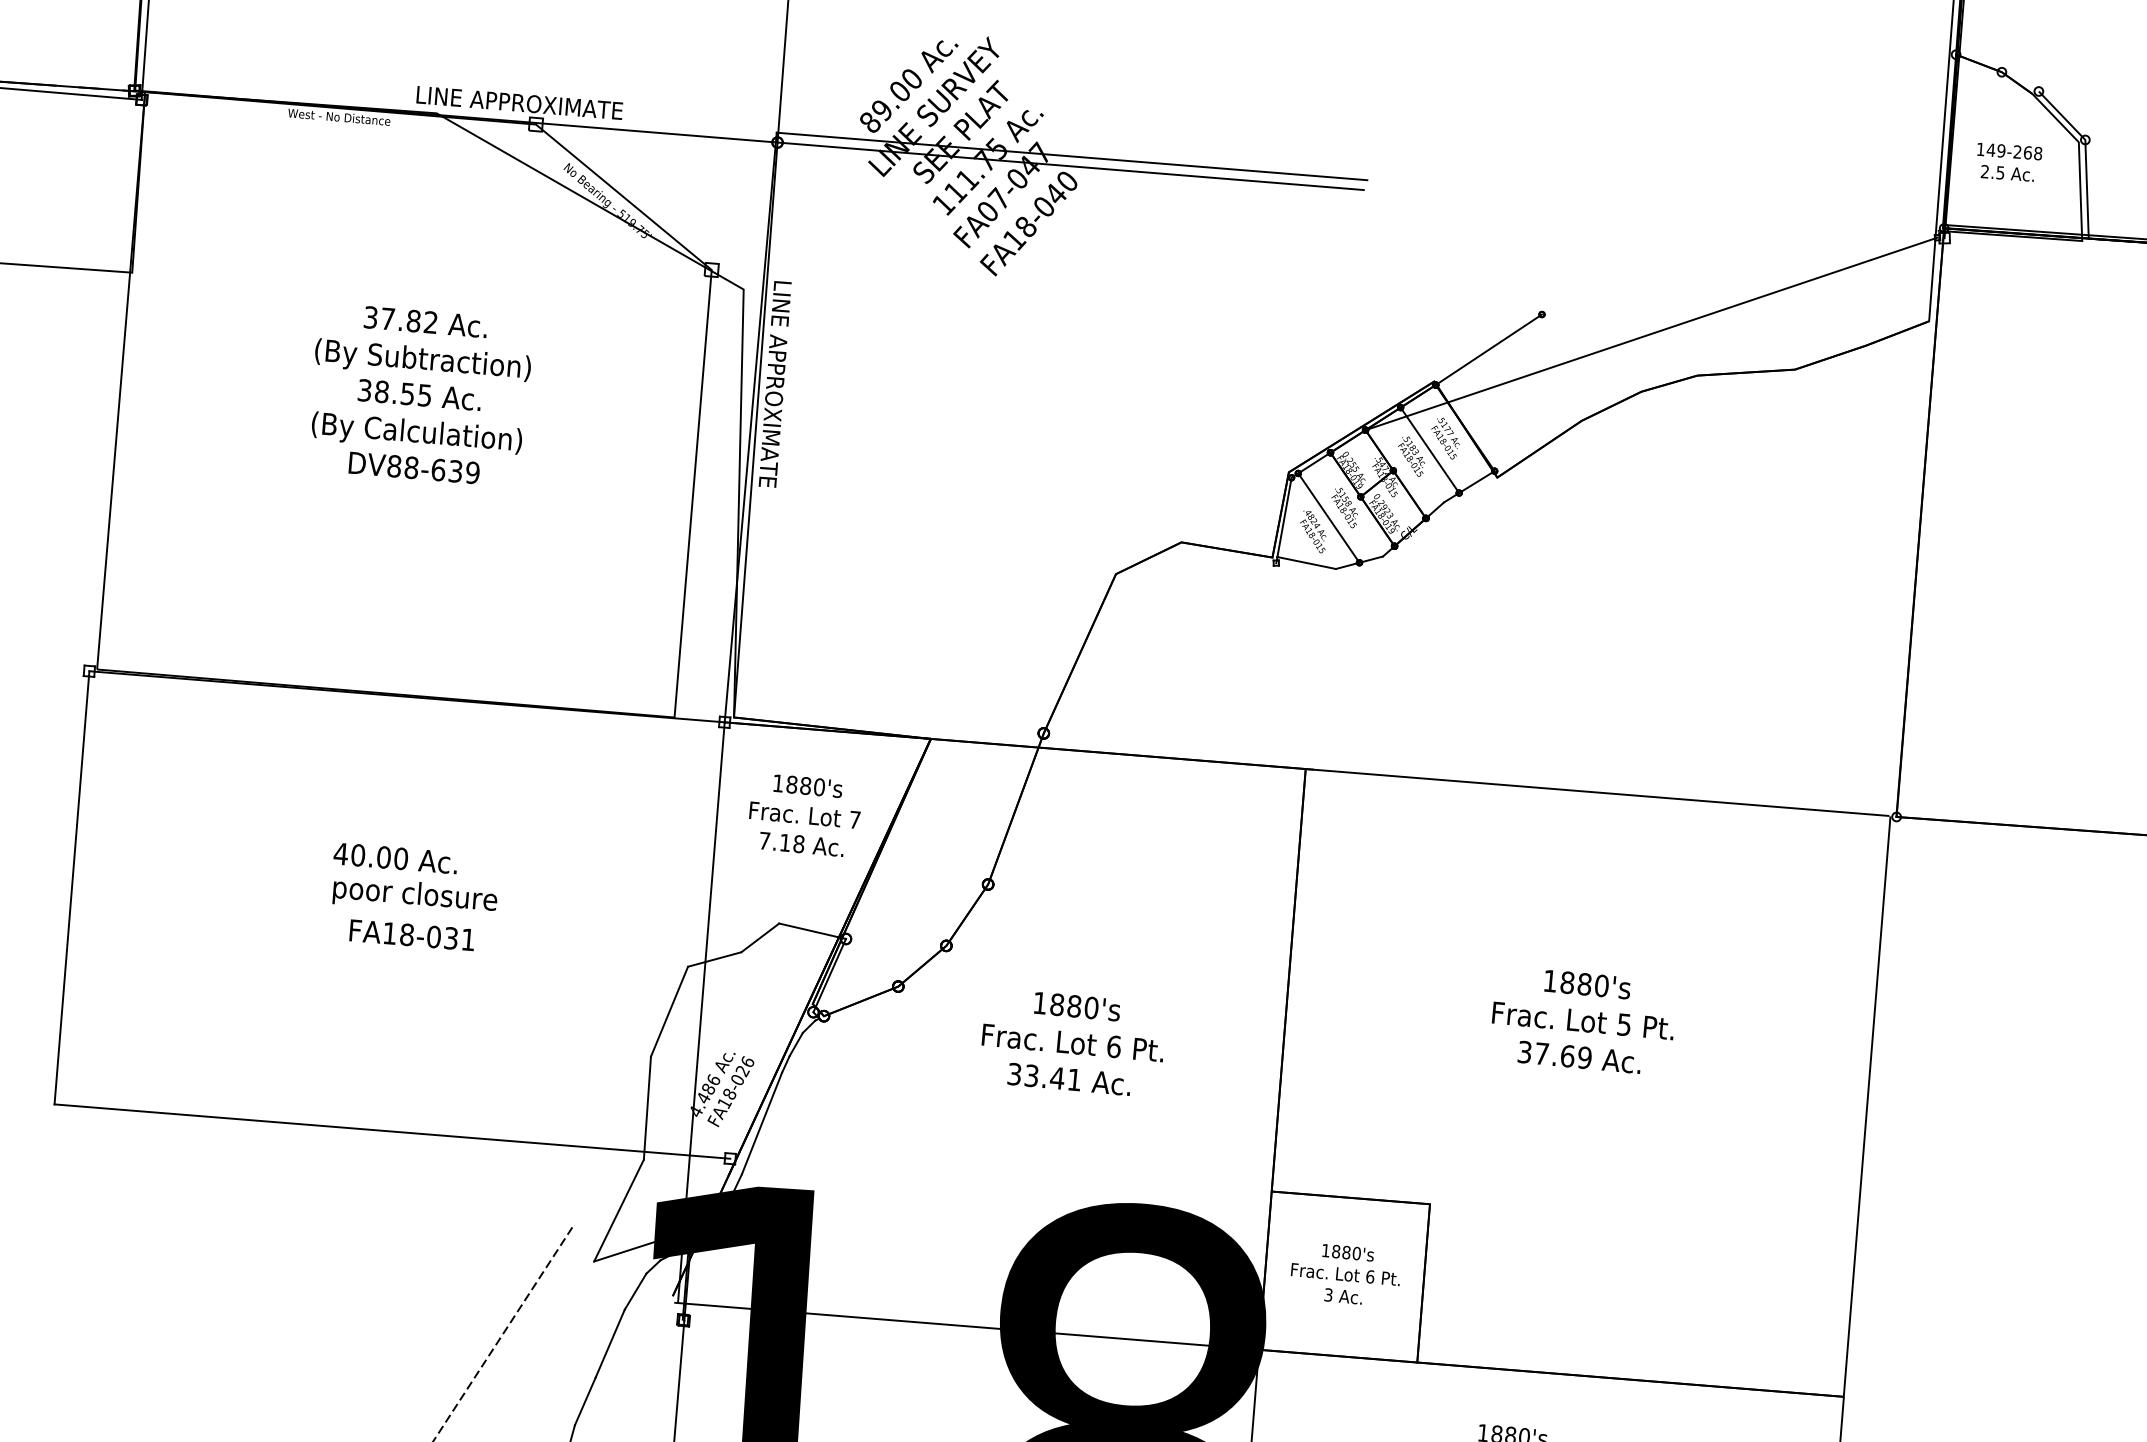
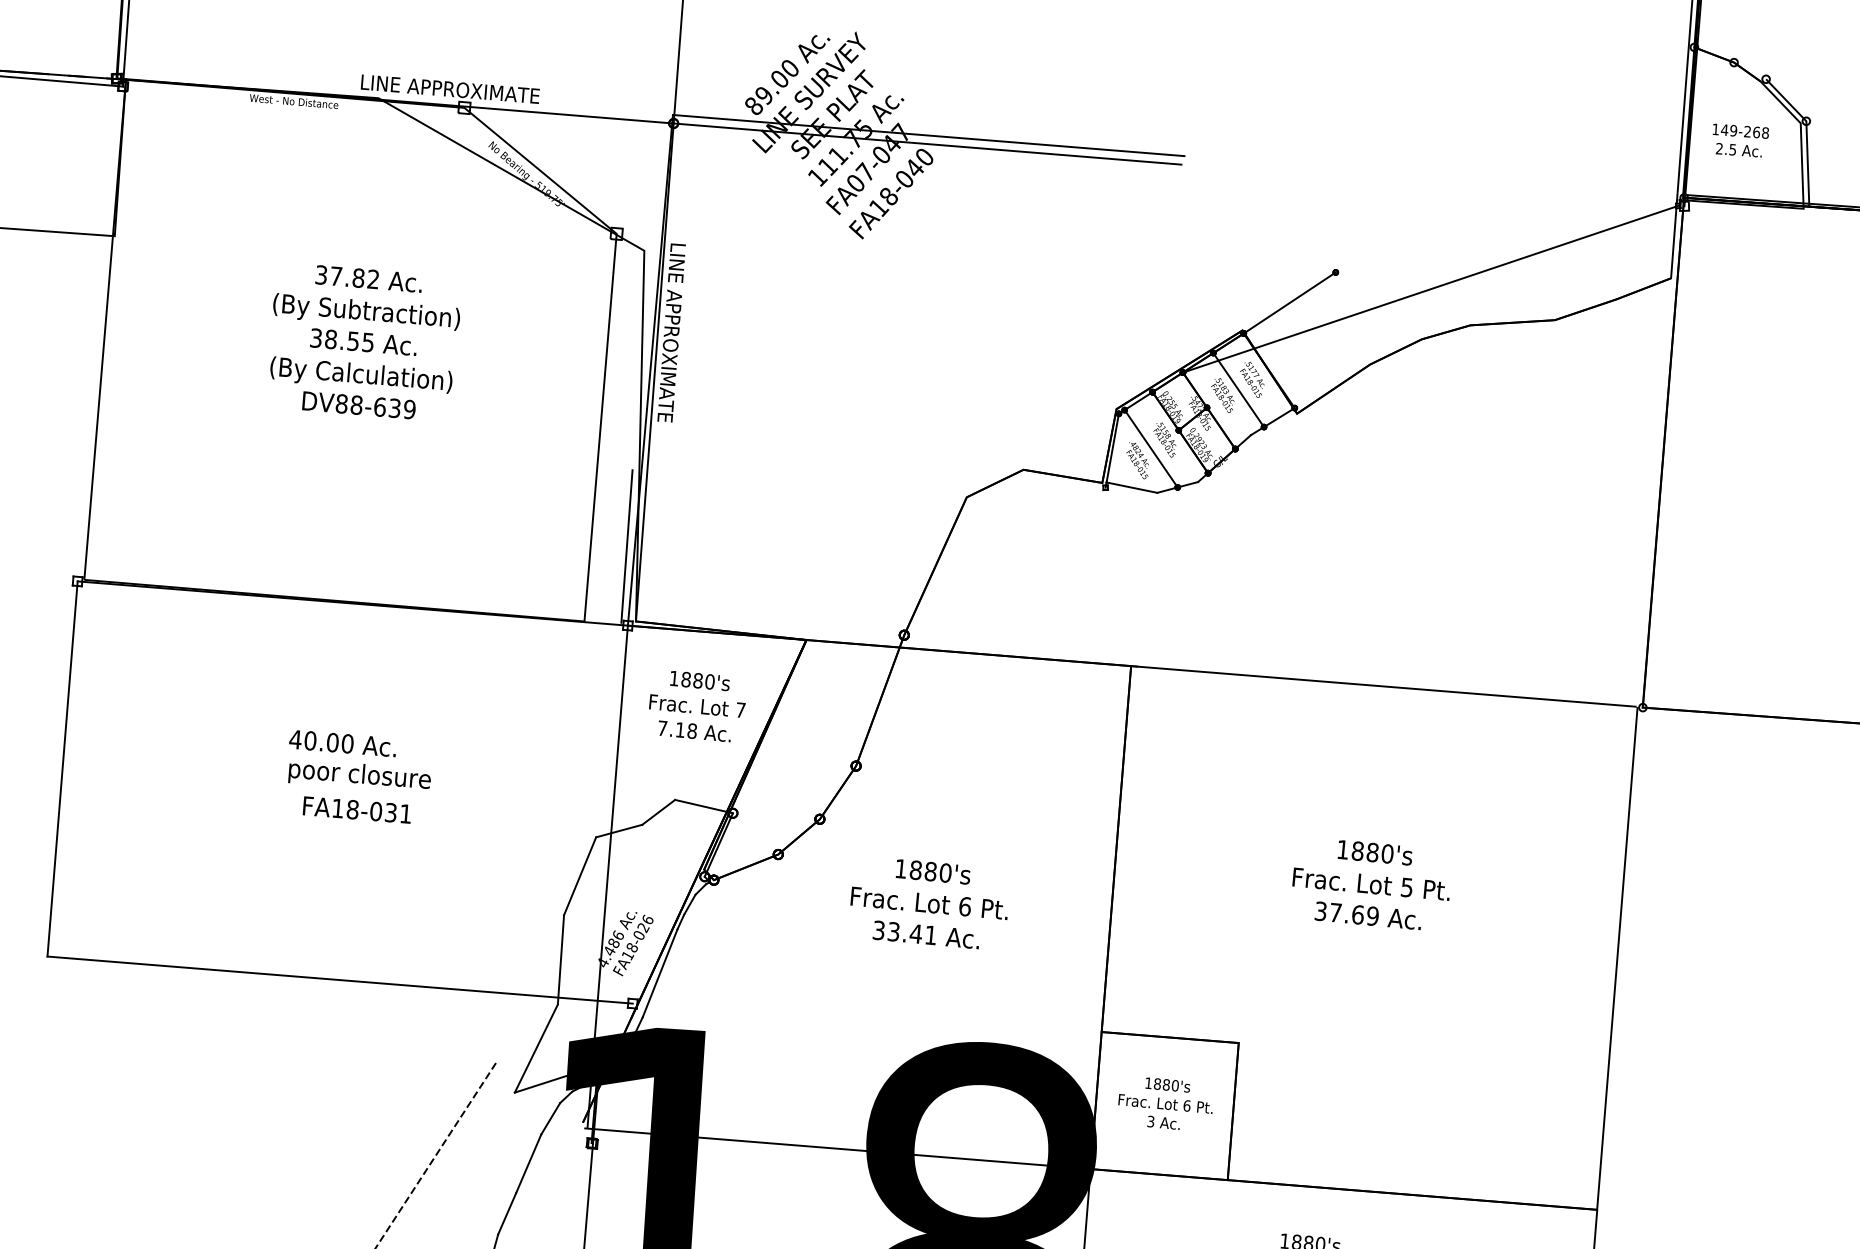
line: (723, 630) -> (626, 546), added

